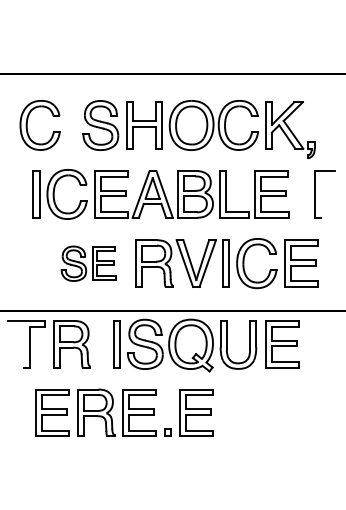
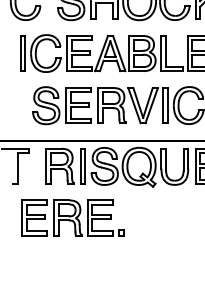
part: (88, 263) -> (61, 105), size x1.43
part: (71, 344) -> (59, 166), moved
part: (196, 412) -> (143, 217), removed

